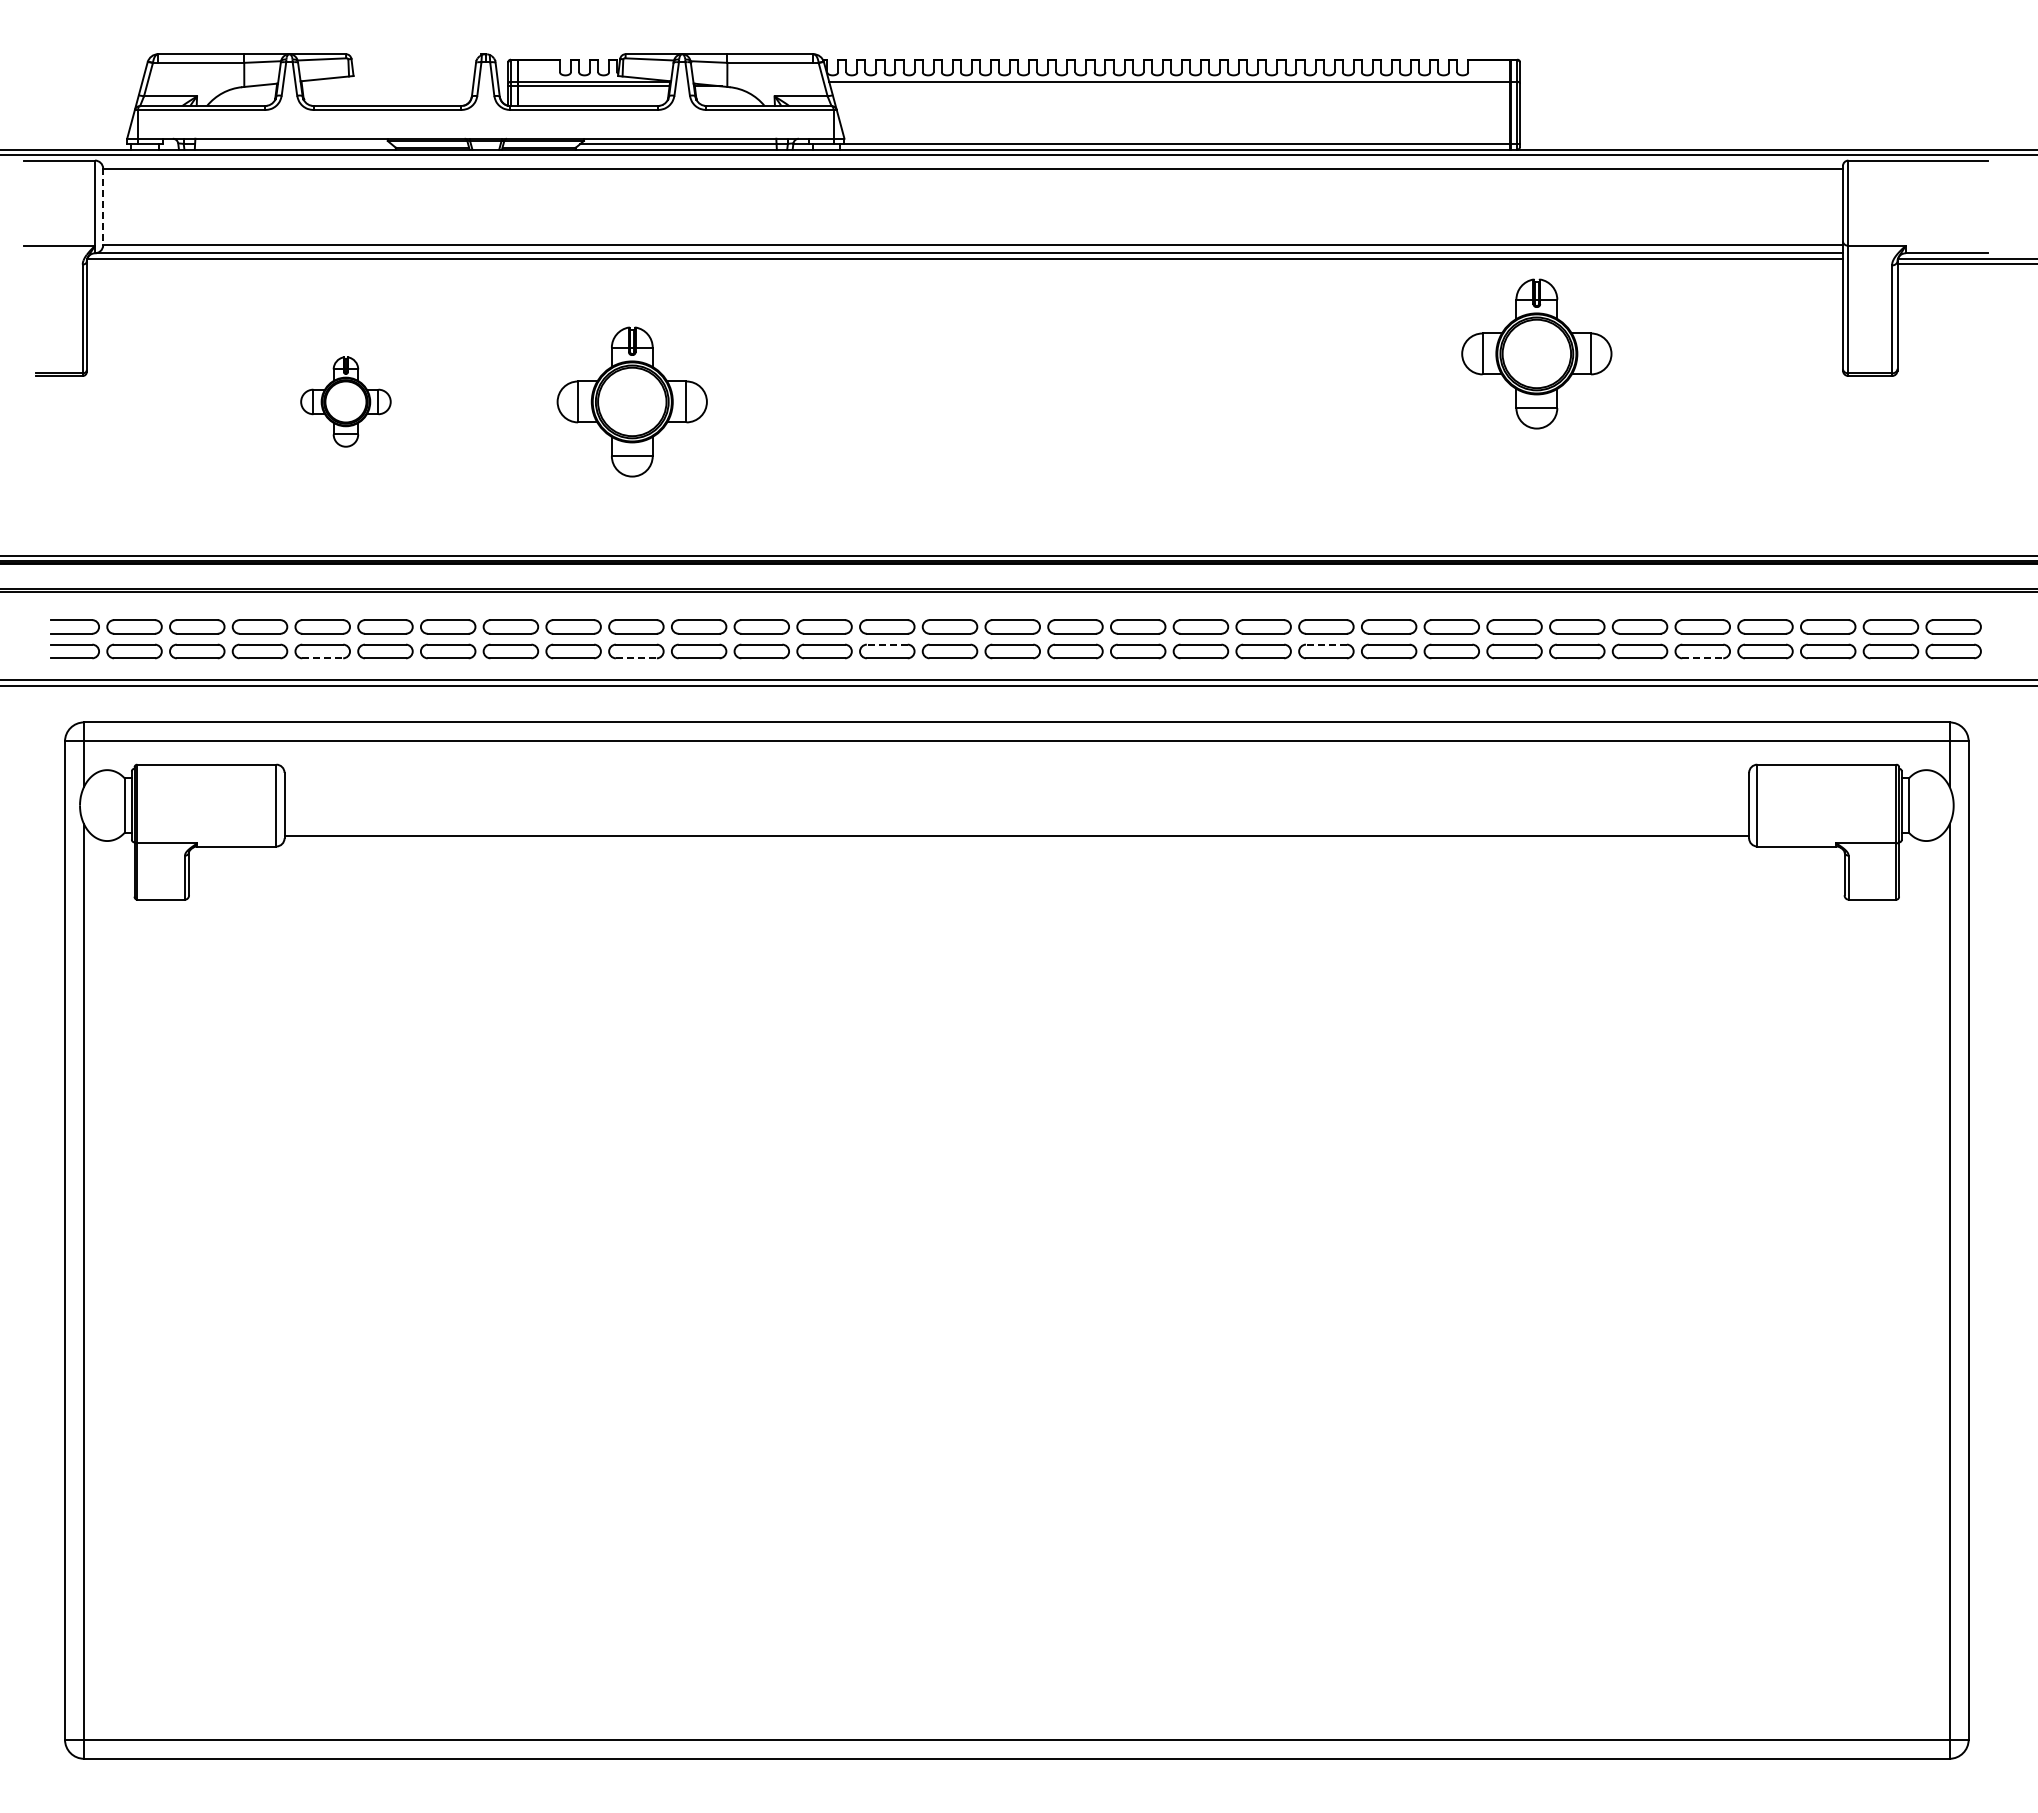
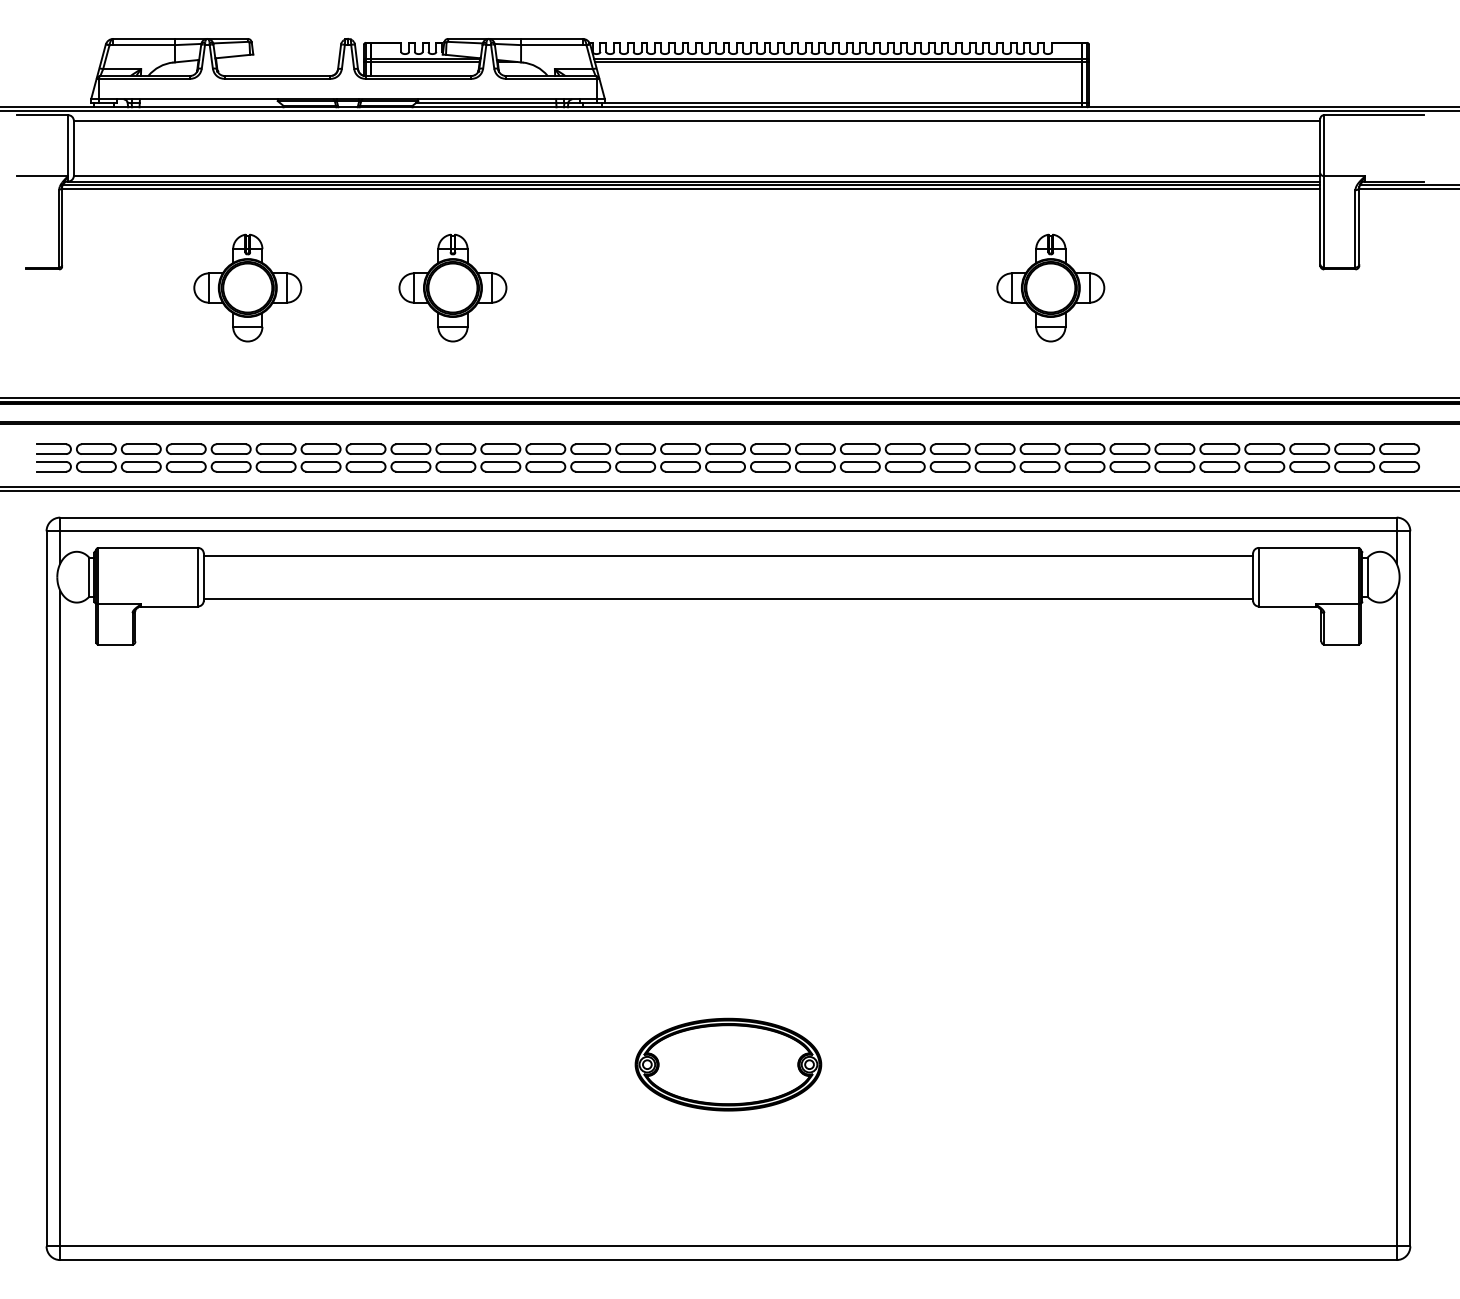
line: (1175, 86) -> (842, 62), added
line: (103, 206) -> (74, 148), dashed -> solid
line: (964, 264) -> (690, 189), added
part: (1536, 353) -> (1050, 287), moved
part: (345, 401) -> (247, 287), size x1.67
line: (886, 644) -> (635, 461), dashed -> solid
line: (1325, 644) -> (949, 461), dashed -> solid
line: (323, 658) -> (231, 471), dashed -> solid
line: (636, 658) -> (455, 471), dashed -> solid
line: (1703, 658) -> (1220, 471), dashed -> solid
line: (1016, 775) -> (728, 555), added
part: (1016, 1485) -> (728, 1064), added

